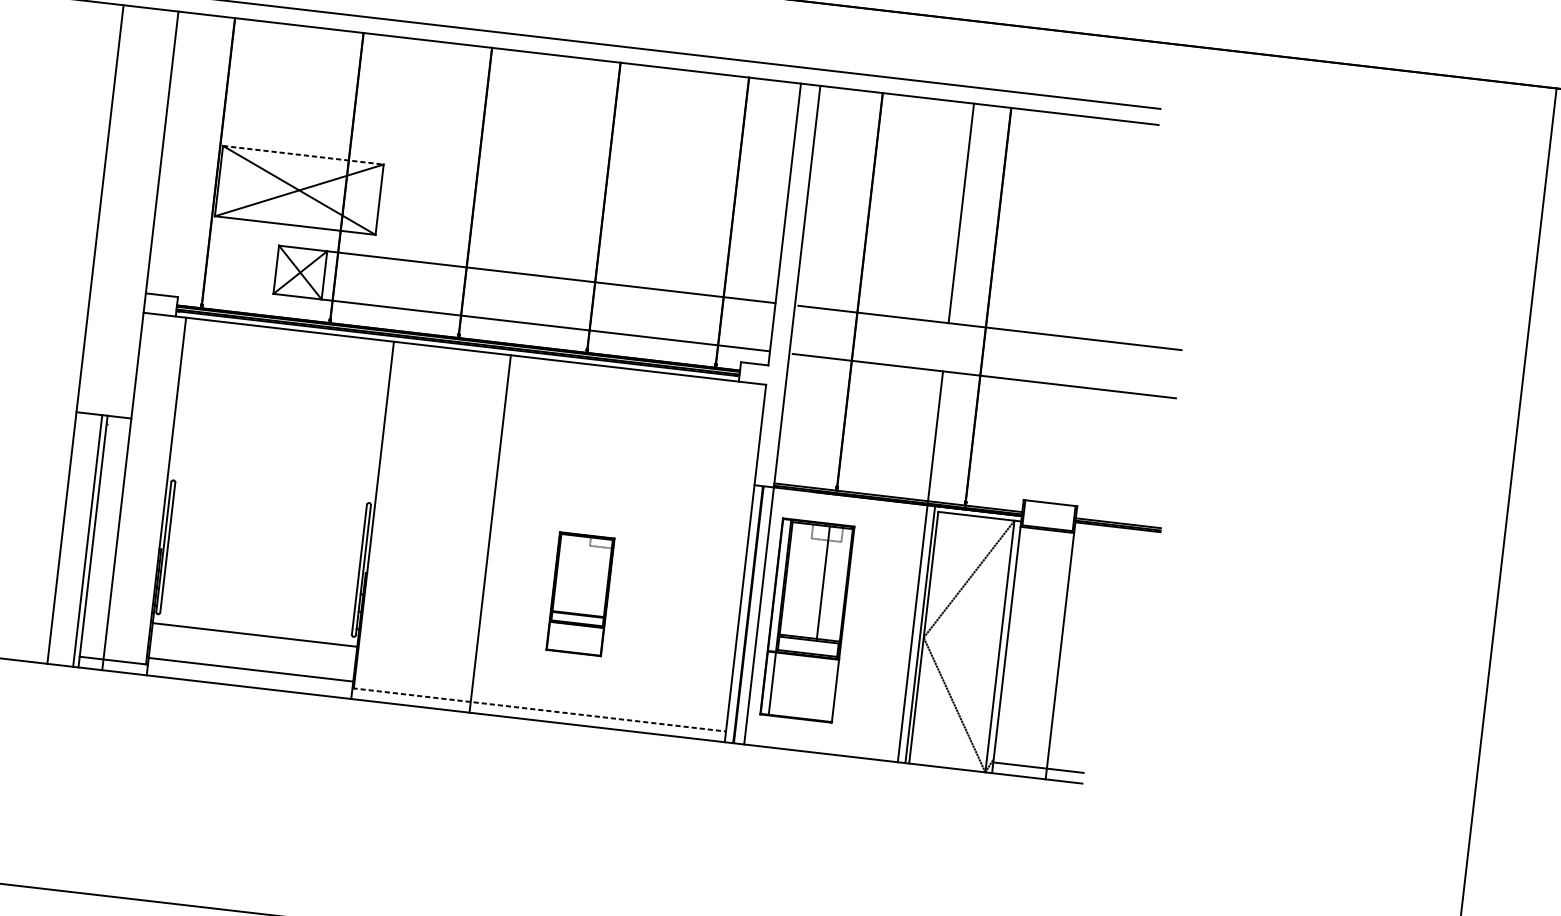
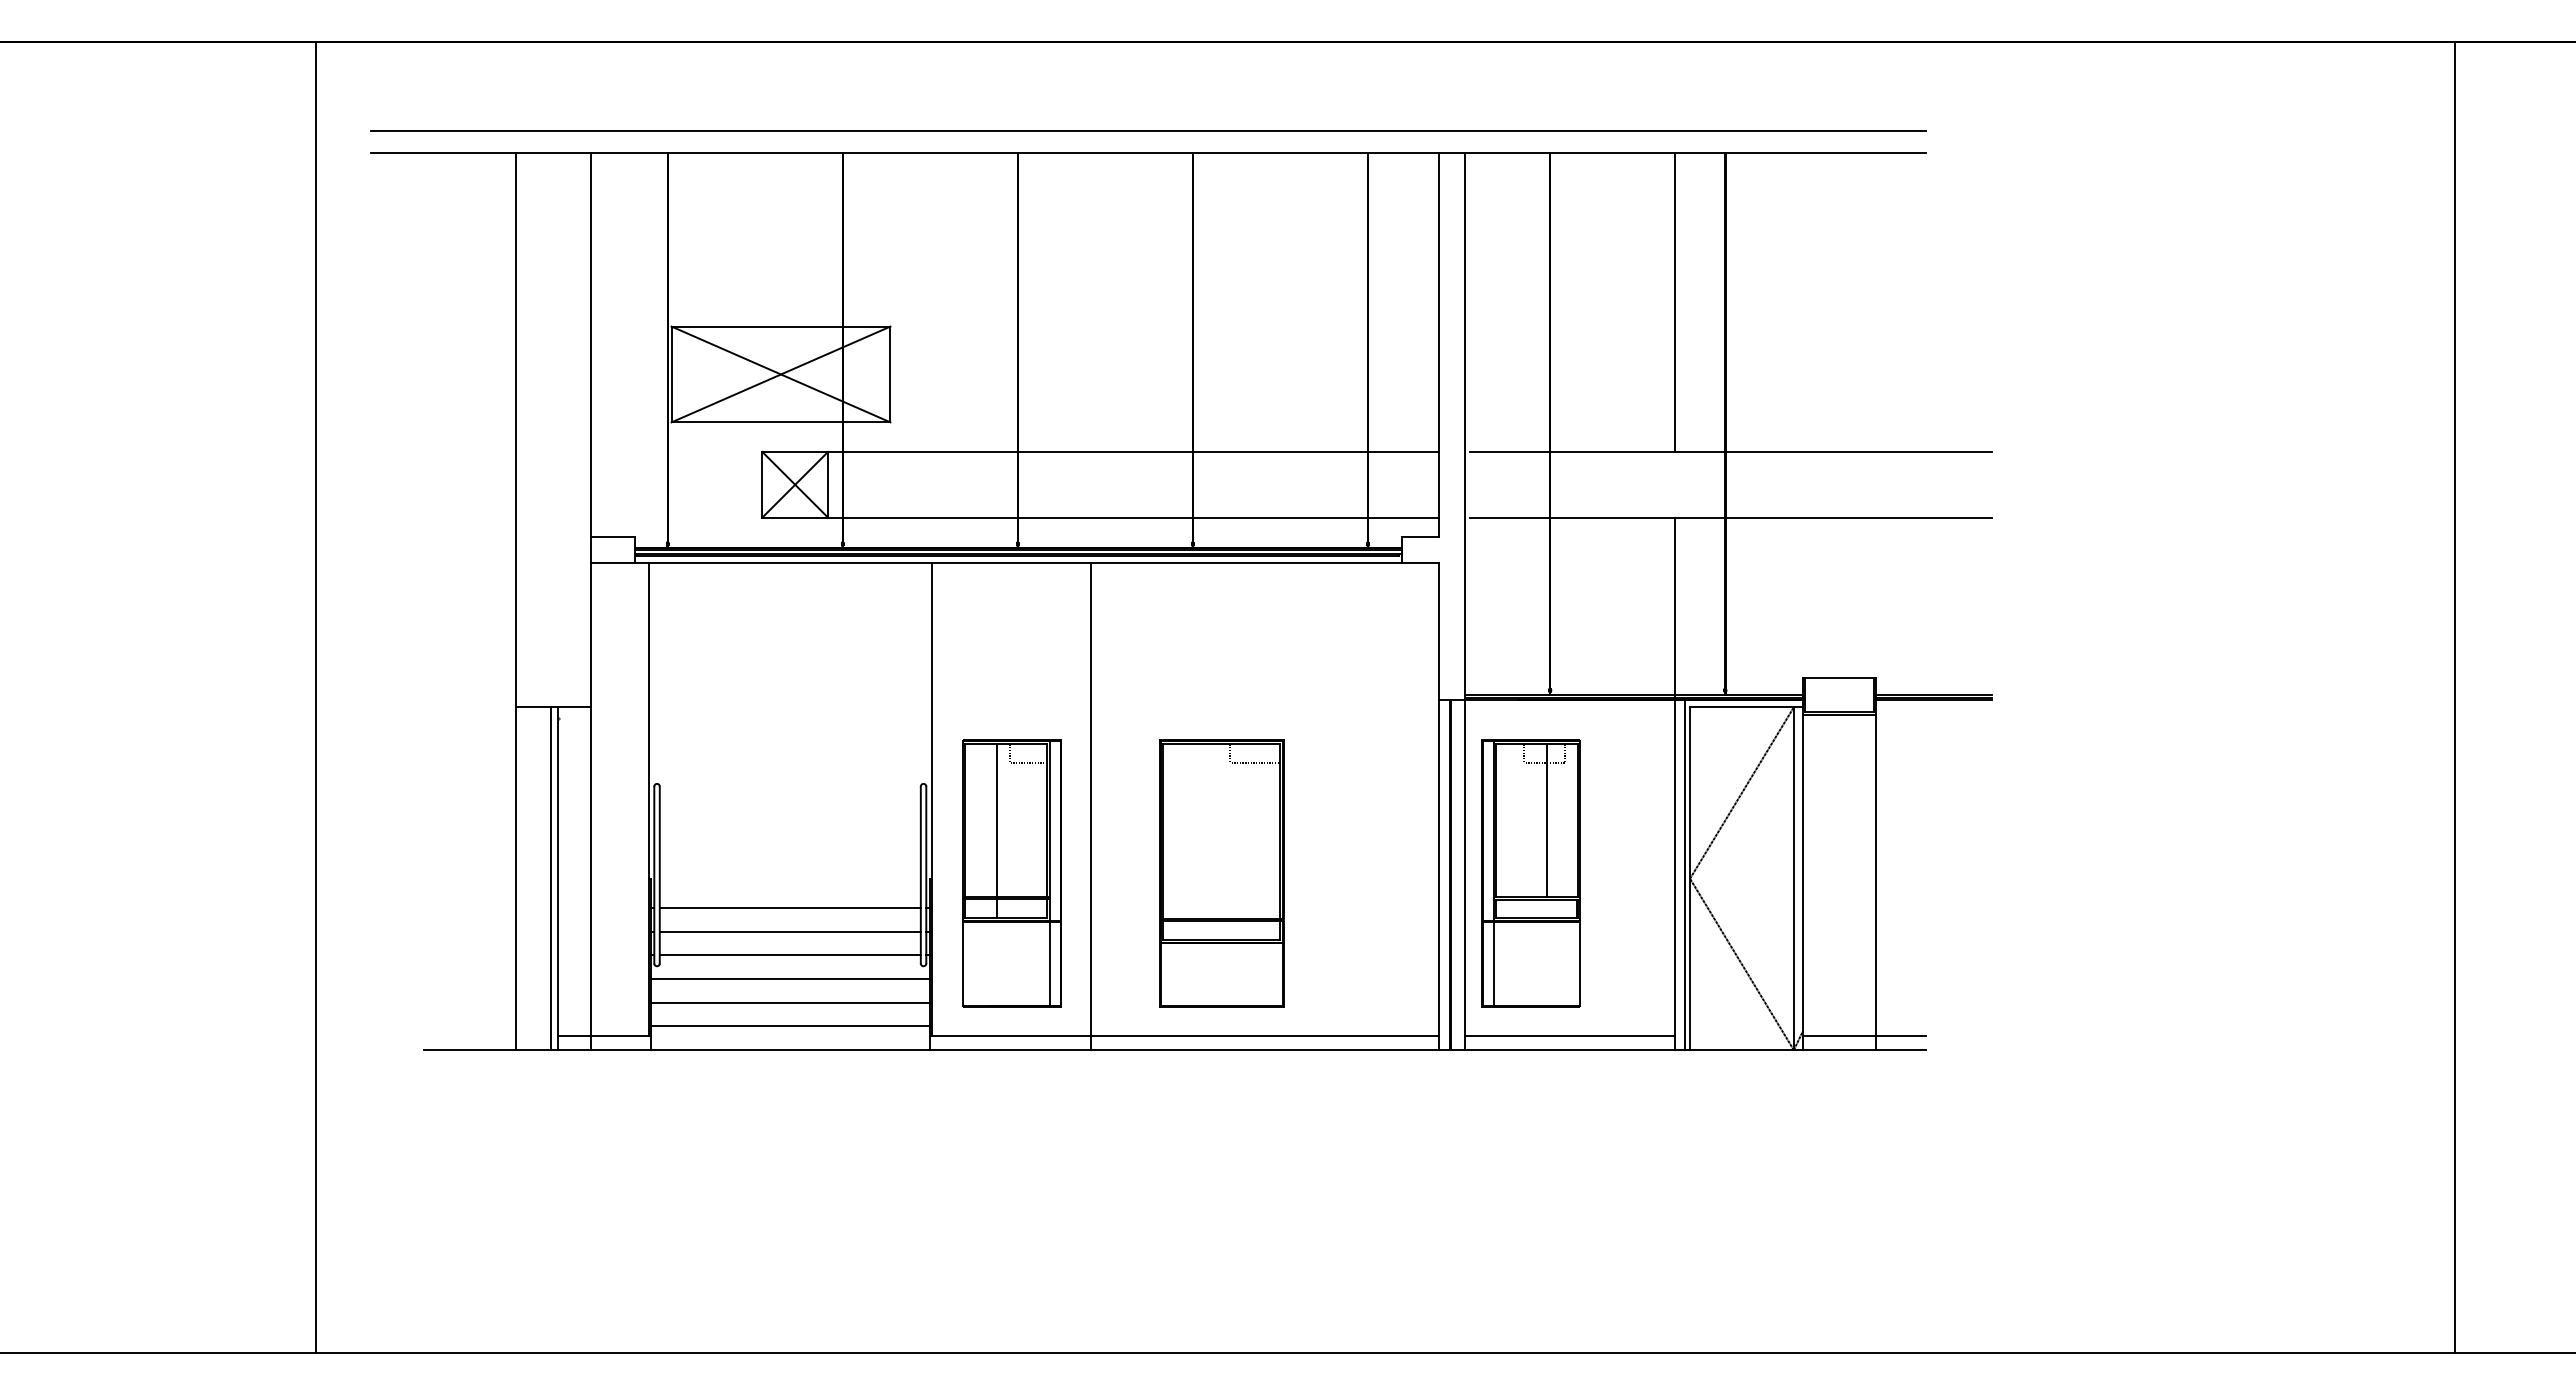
line: (303, 155) -> (781, 326), dashed -> solid
part: (426, 576) -> (1011, 873), added
line: (260, 582) -> (789, 907), added
part: (580, 594) -> (1221, 873), size x1.67
line: (258, 599) -> (789, 931), added
line: (256, 617) -> (789, 955), added
line: (252, 652) -> (790, 1002), added
line: (539, 709) -> (1184, 1035), dashed -> solid
line: (821, 742) -> (1569, 1035), added

